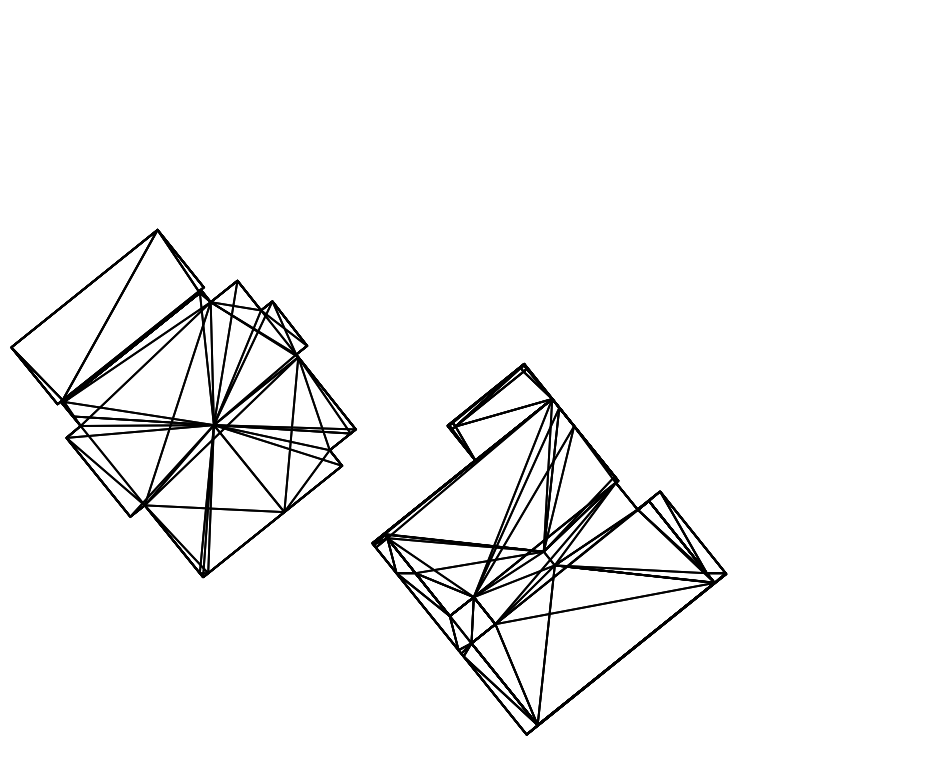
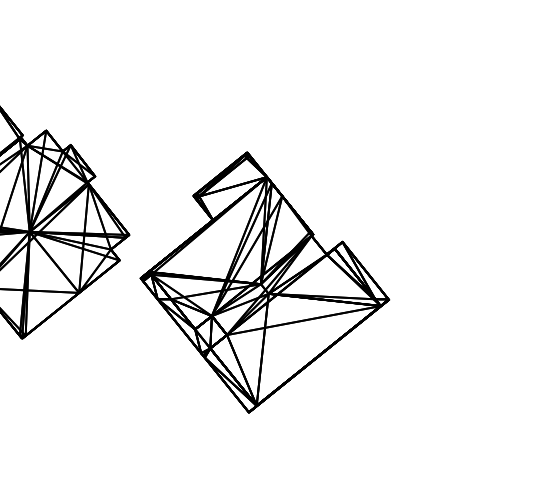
part: (549, 548) -> (264, 281), moved

